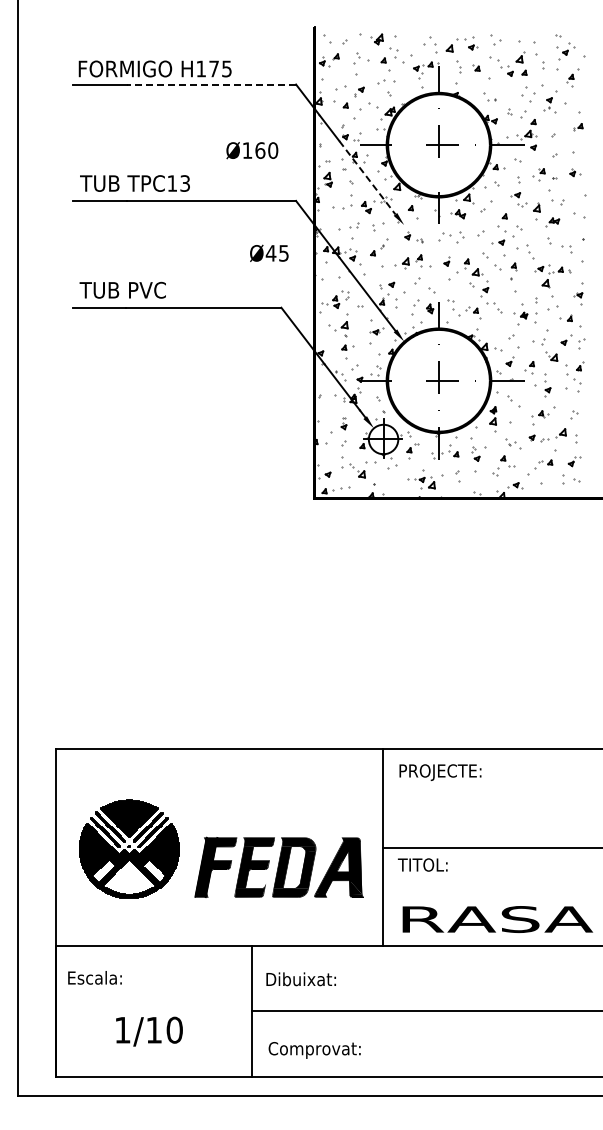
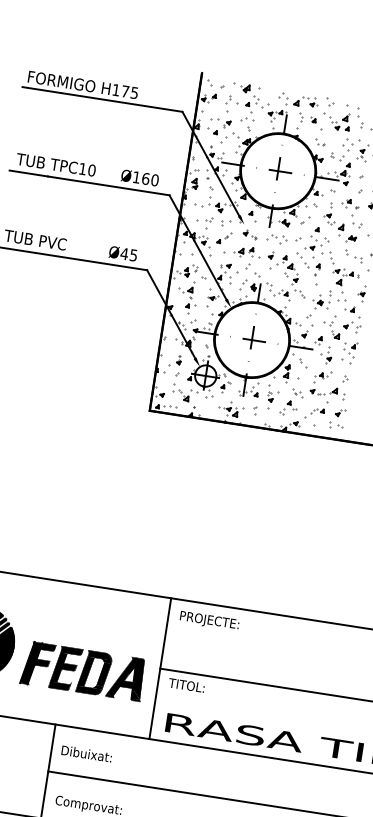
line: (211, 84) -> (121, 102), dashed -> solid
text: (252, 150) -> (140, 177), moved
line: (367, 178) -> (223, 187), dashed -> solid
text: (185, 183) -> (92, 170), TPC13 -> TPC10
text: (269, 252) -> (123, 253), moved

